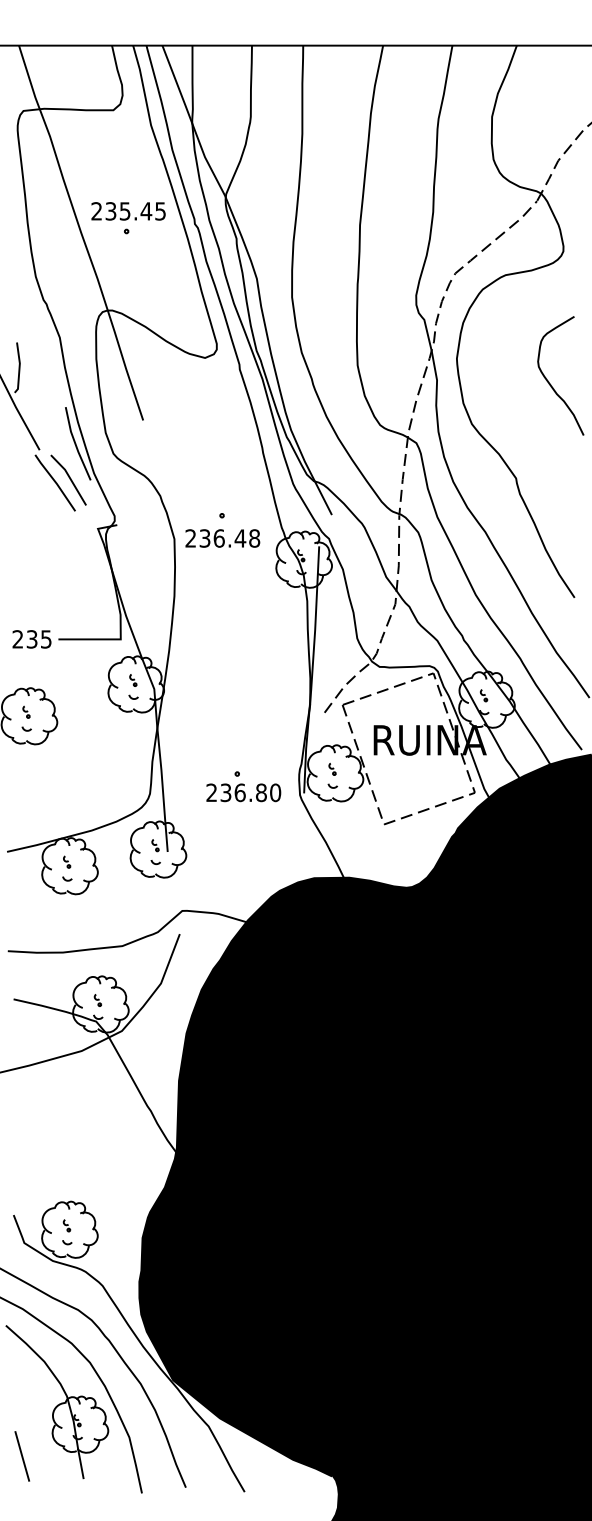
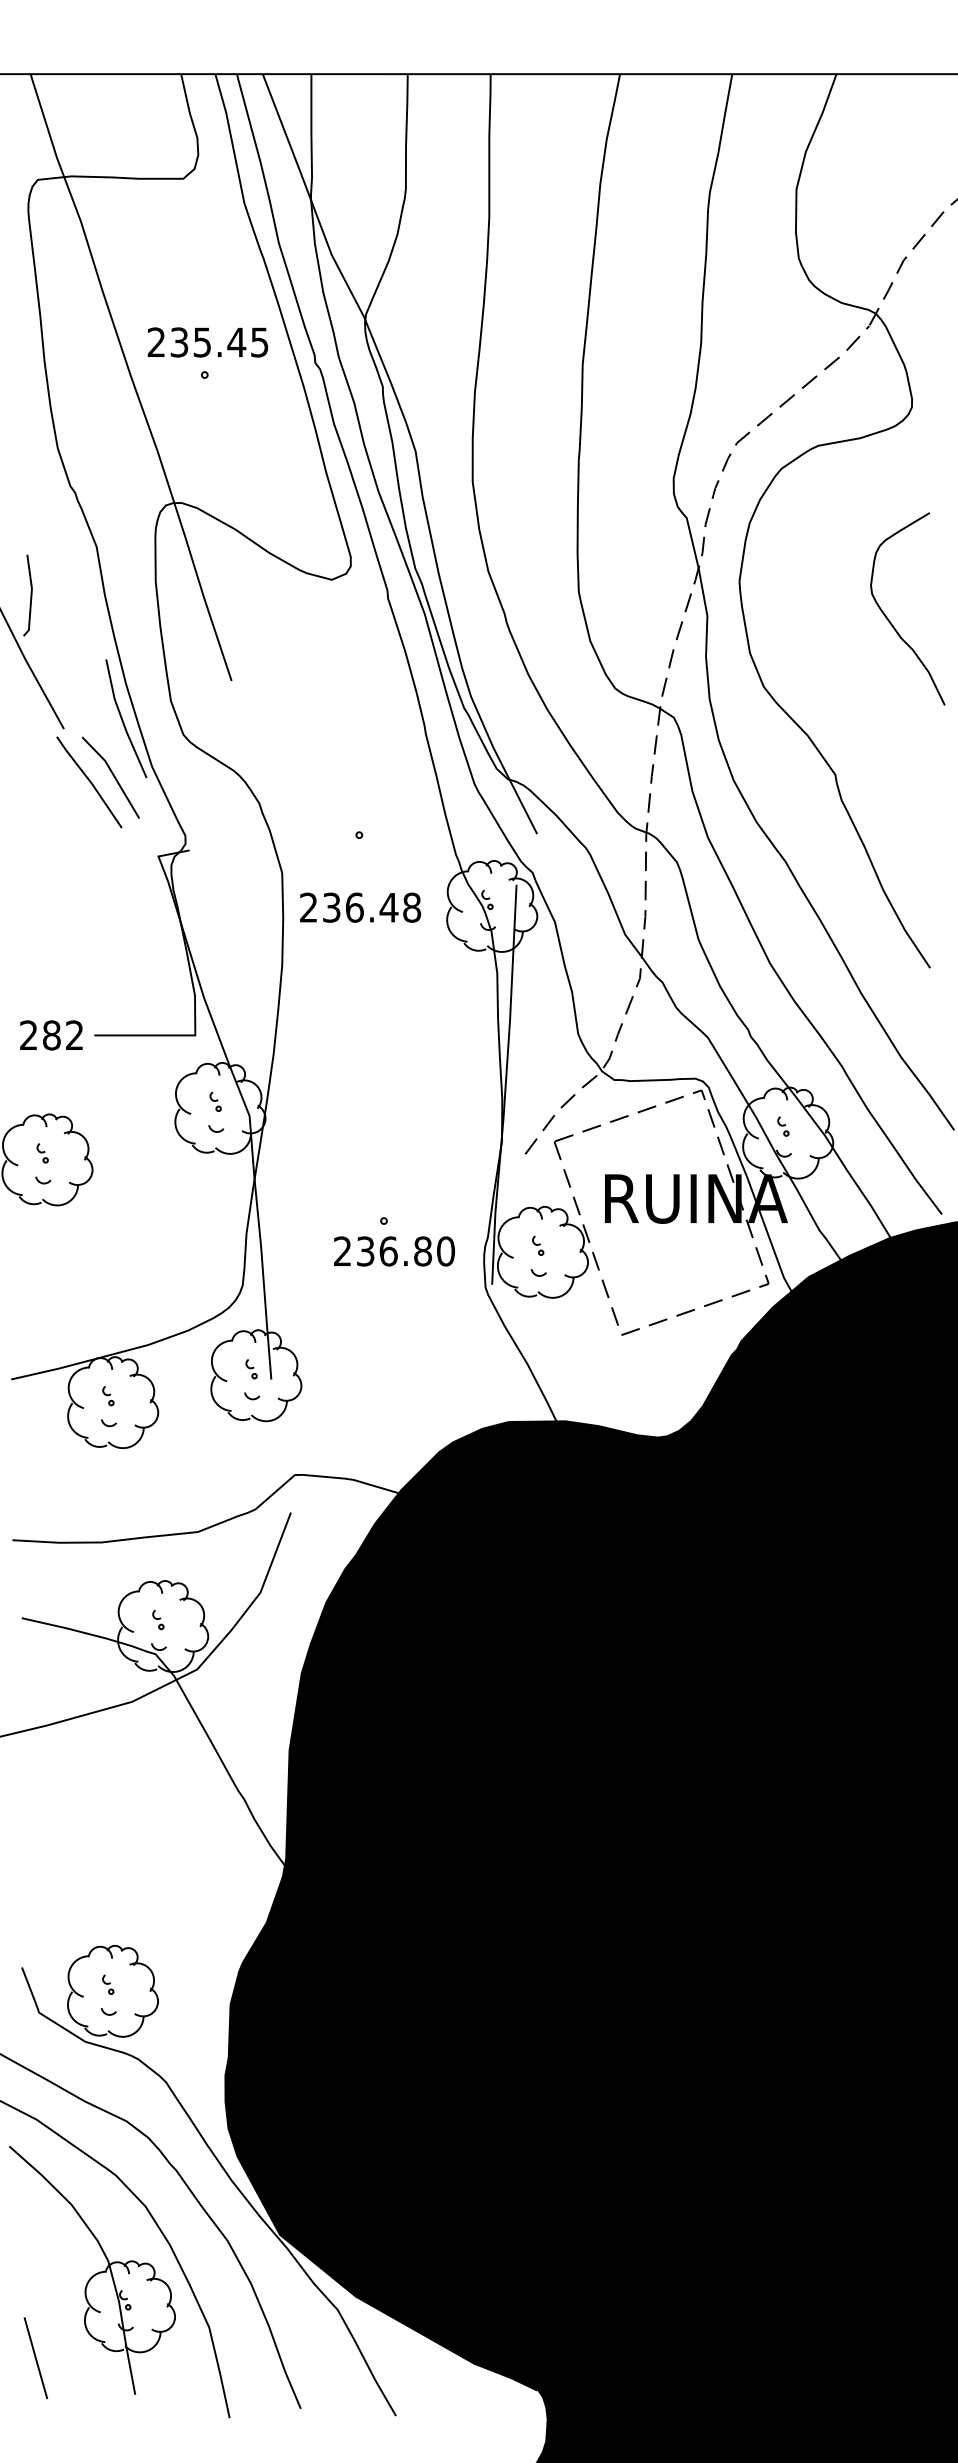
text: (222, 538) -> (360, 907), moved
text: (38, 639) -> (62, 1035), 235 -> 282
part: (243, 786) -> (394, 1241), moved

